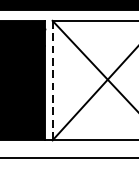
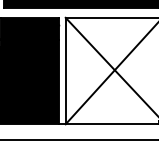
line: (52, 81) -> (65, 71), dashed -> solid

